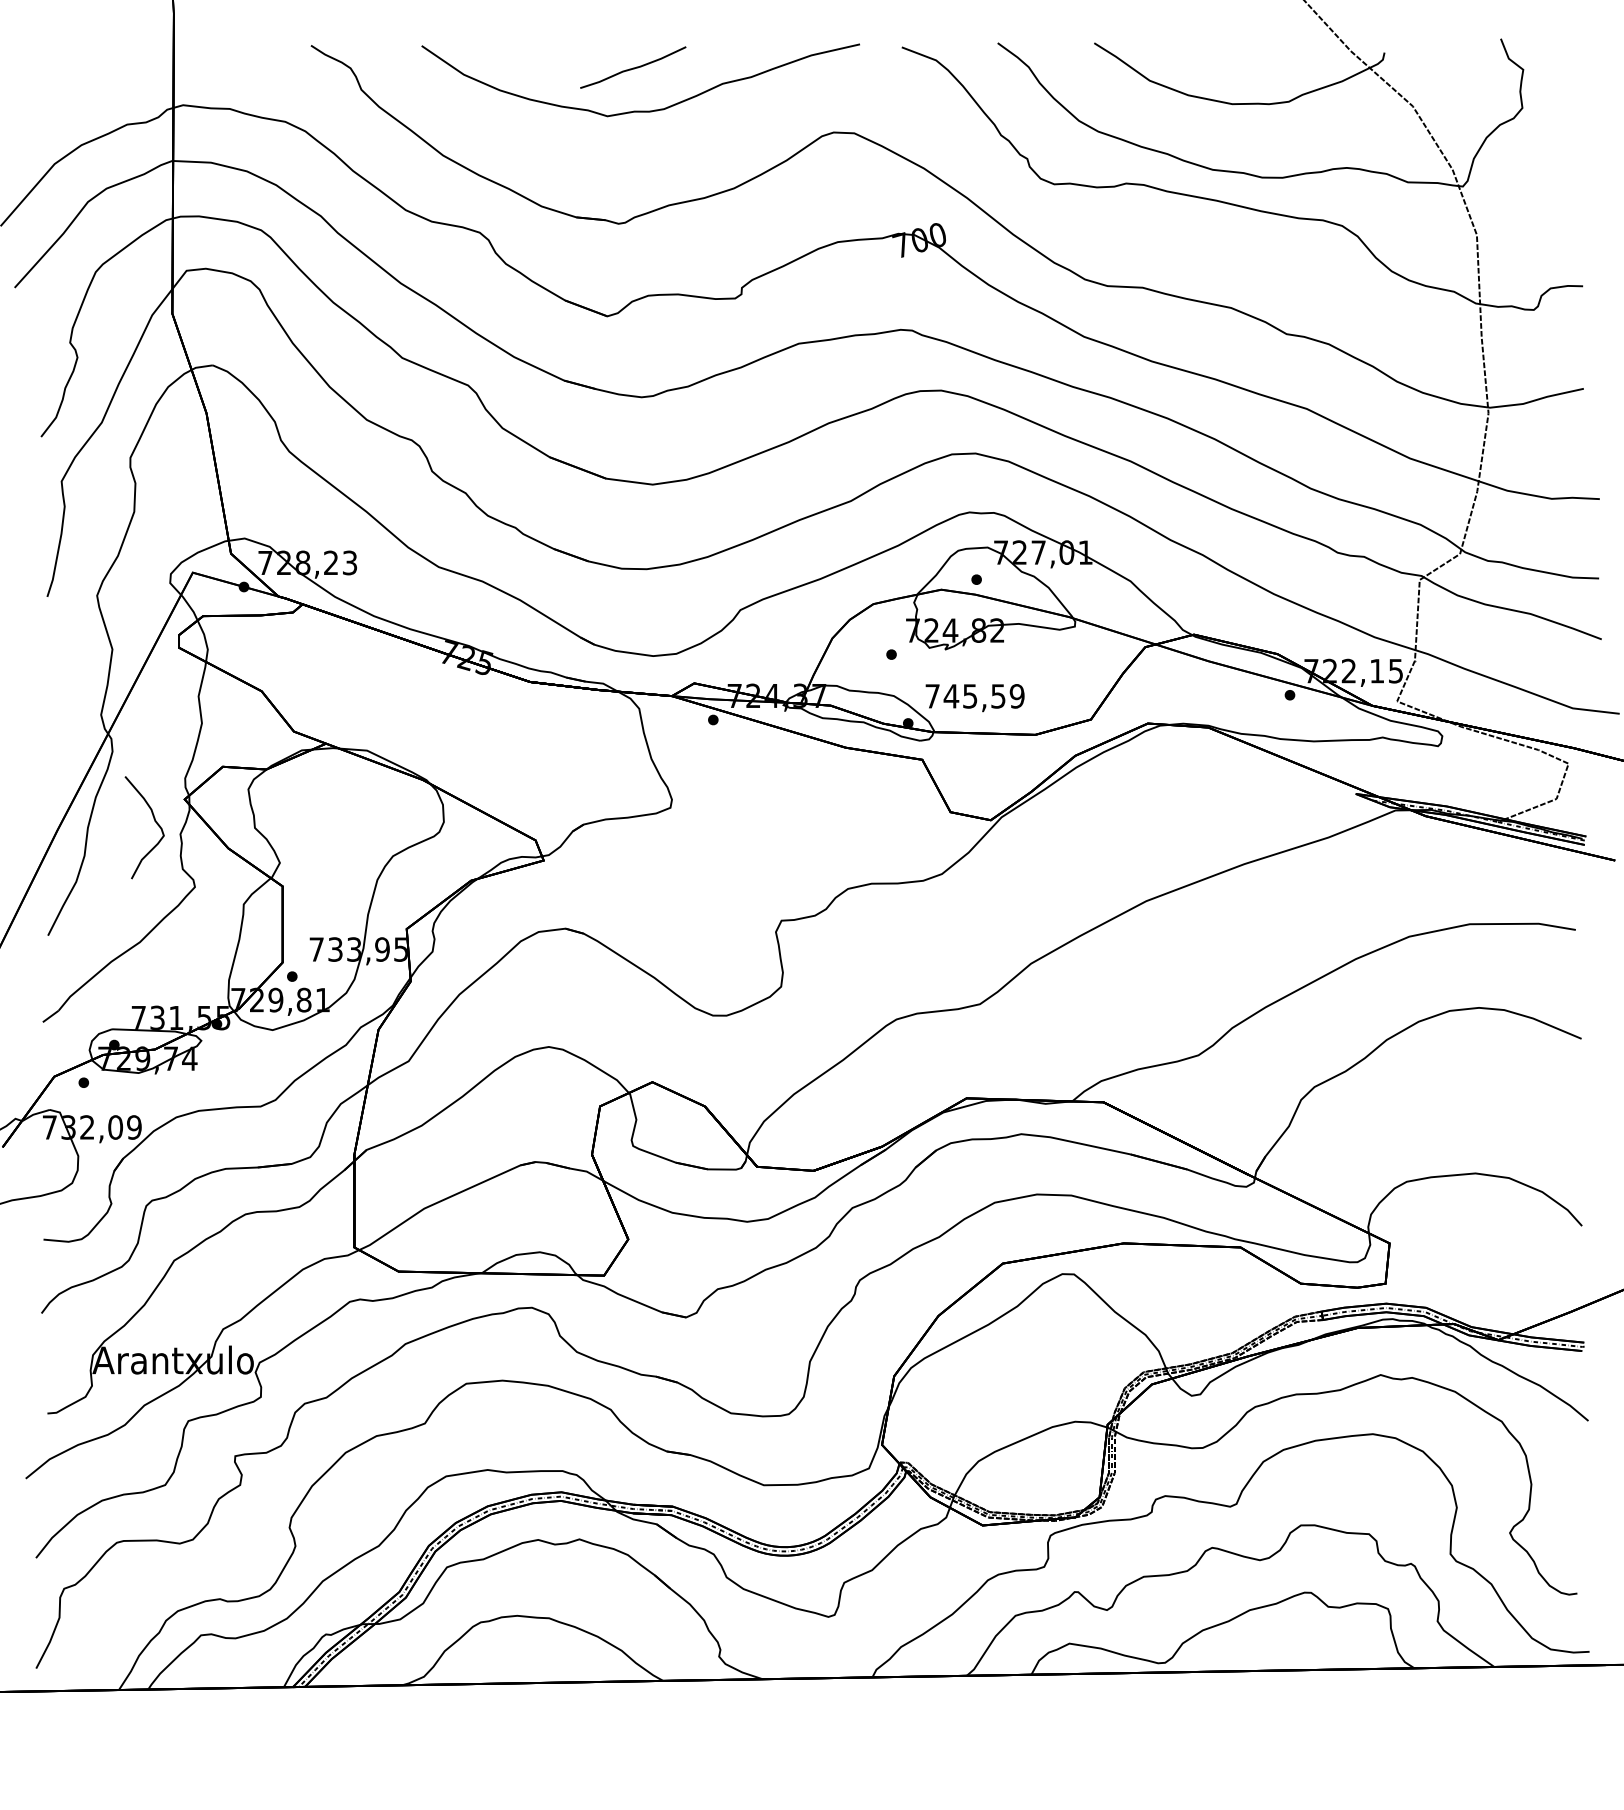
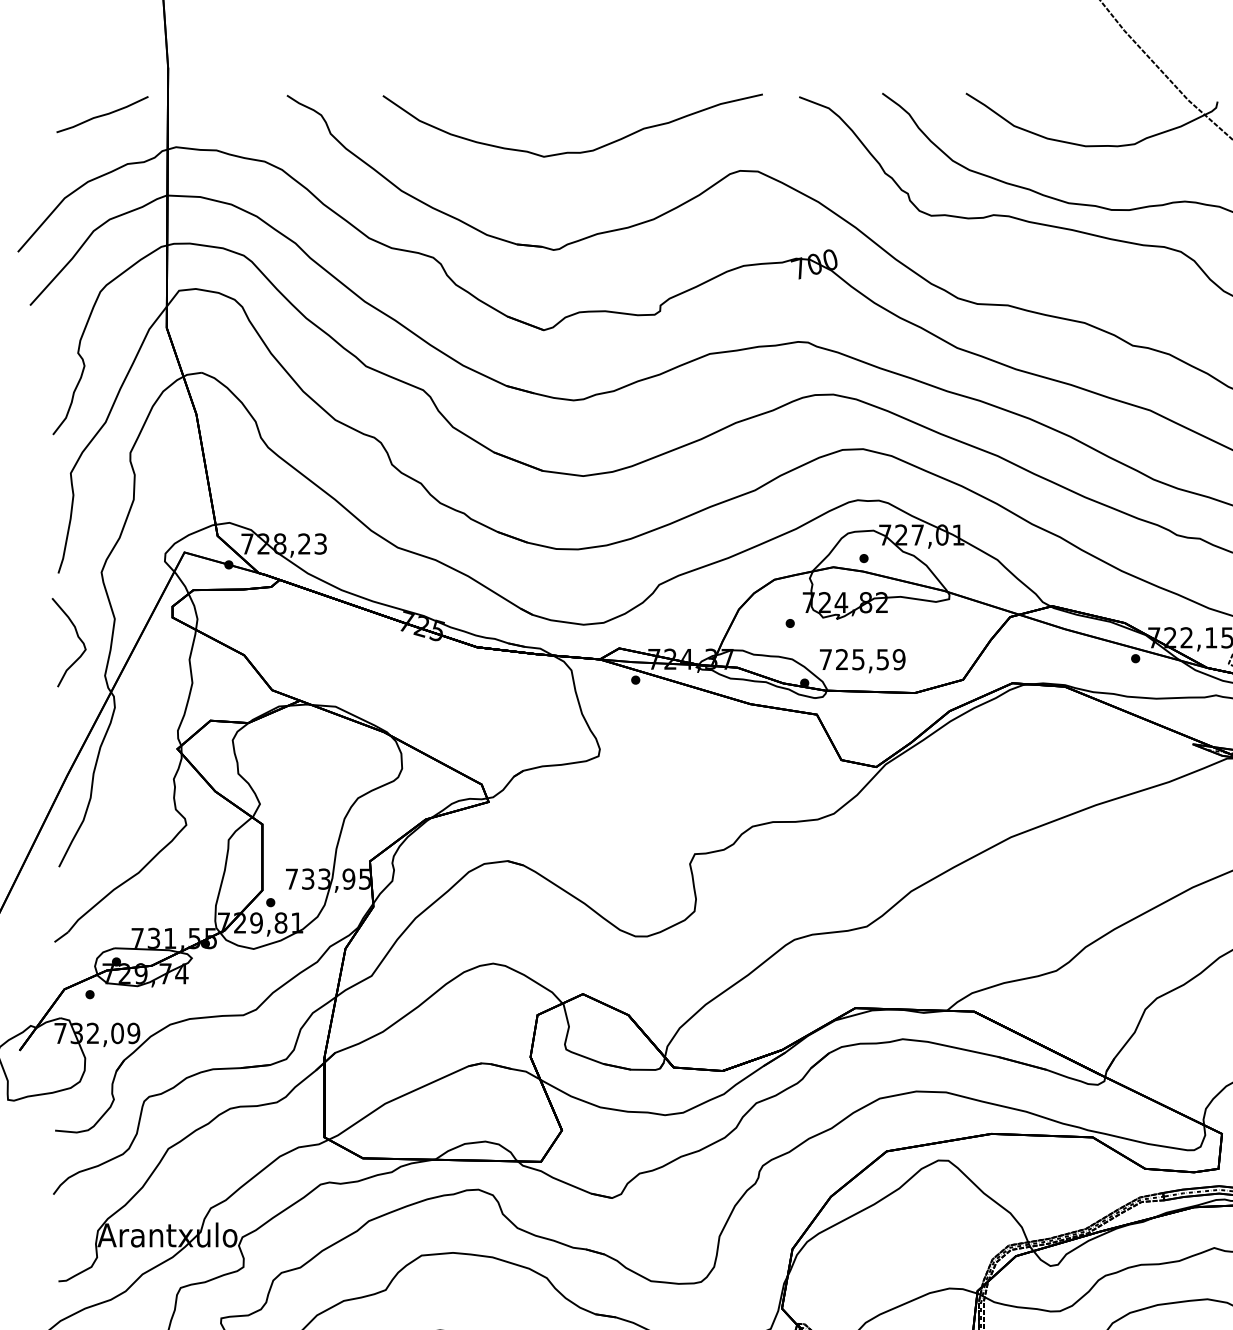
curve: (633, 67) -> (102, 114), moved
text: (951, 696) -> (842, 659), 745,59 -> 725,59
curve: (154, 821) -> (77, 637), moved

